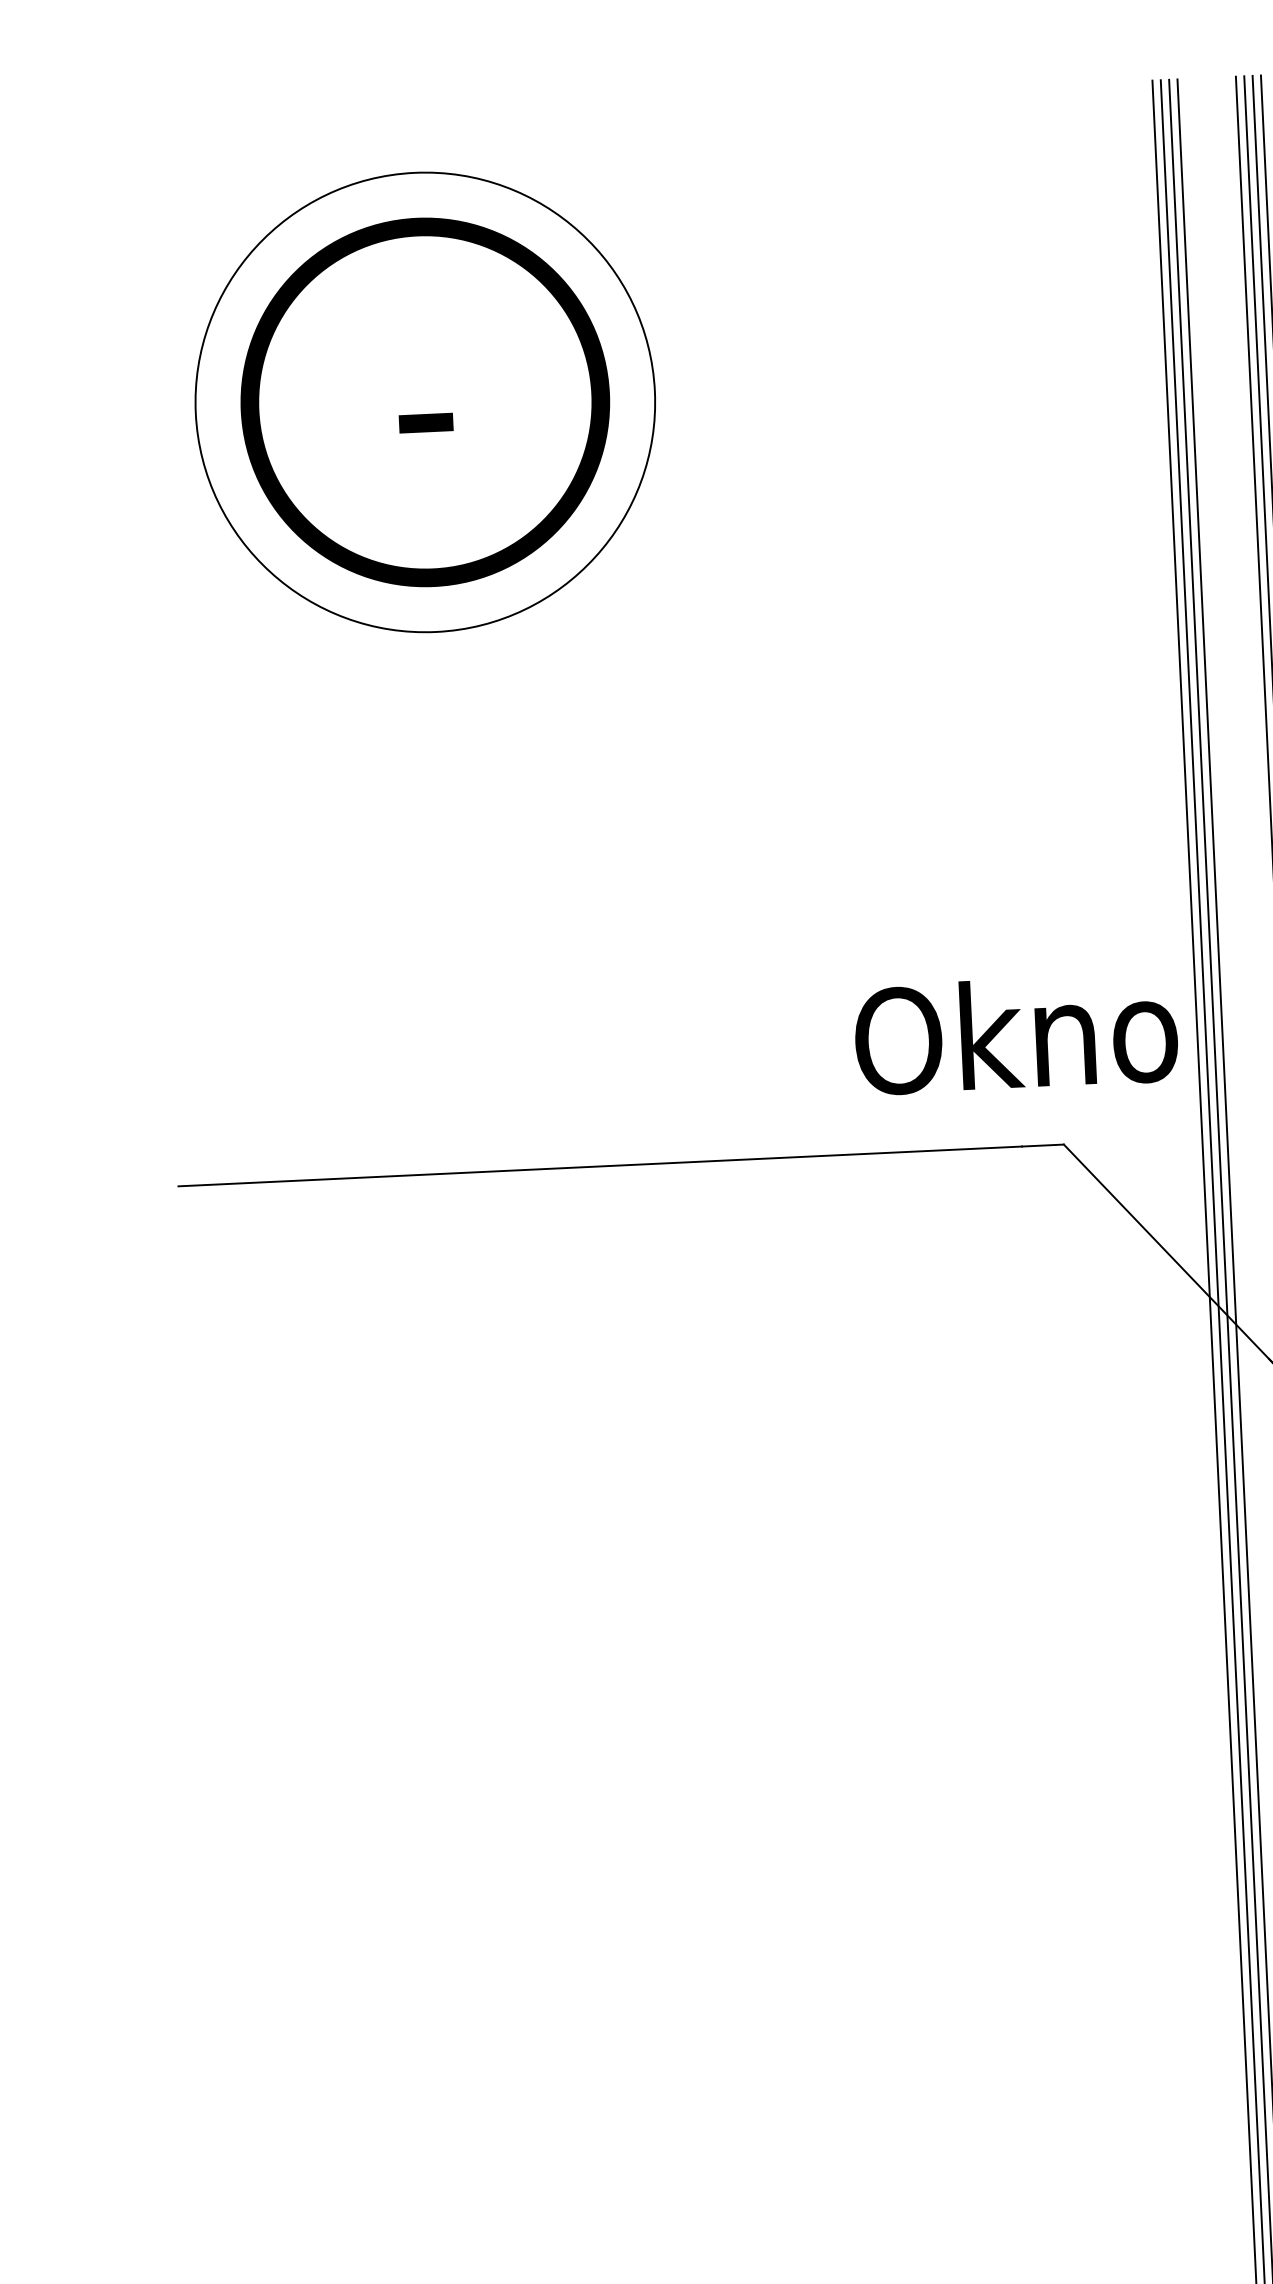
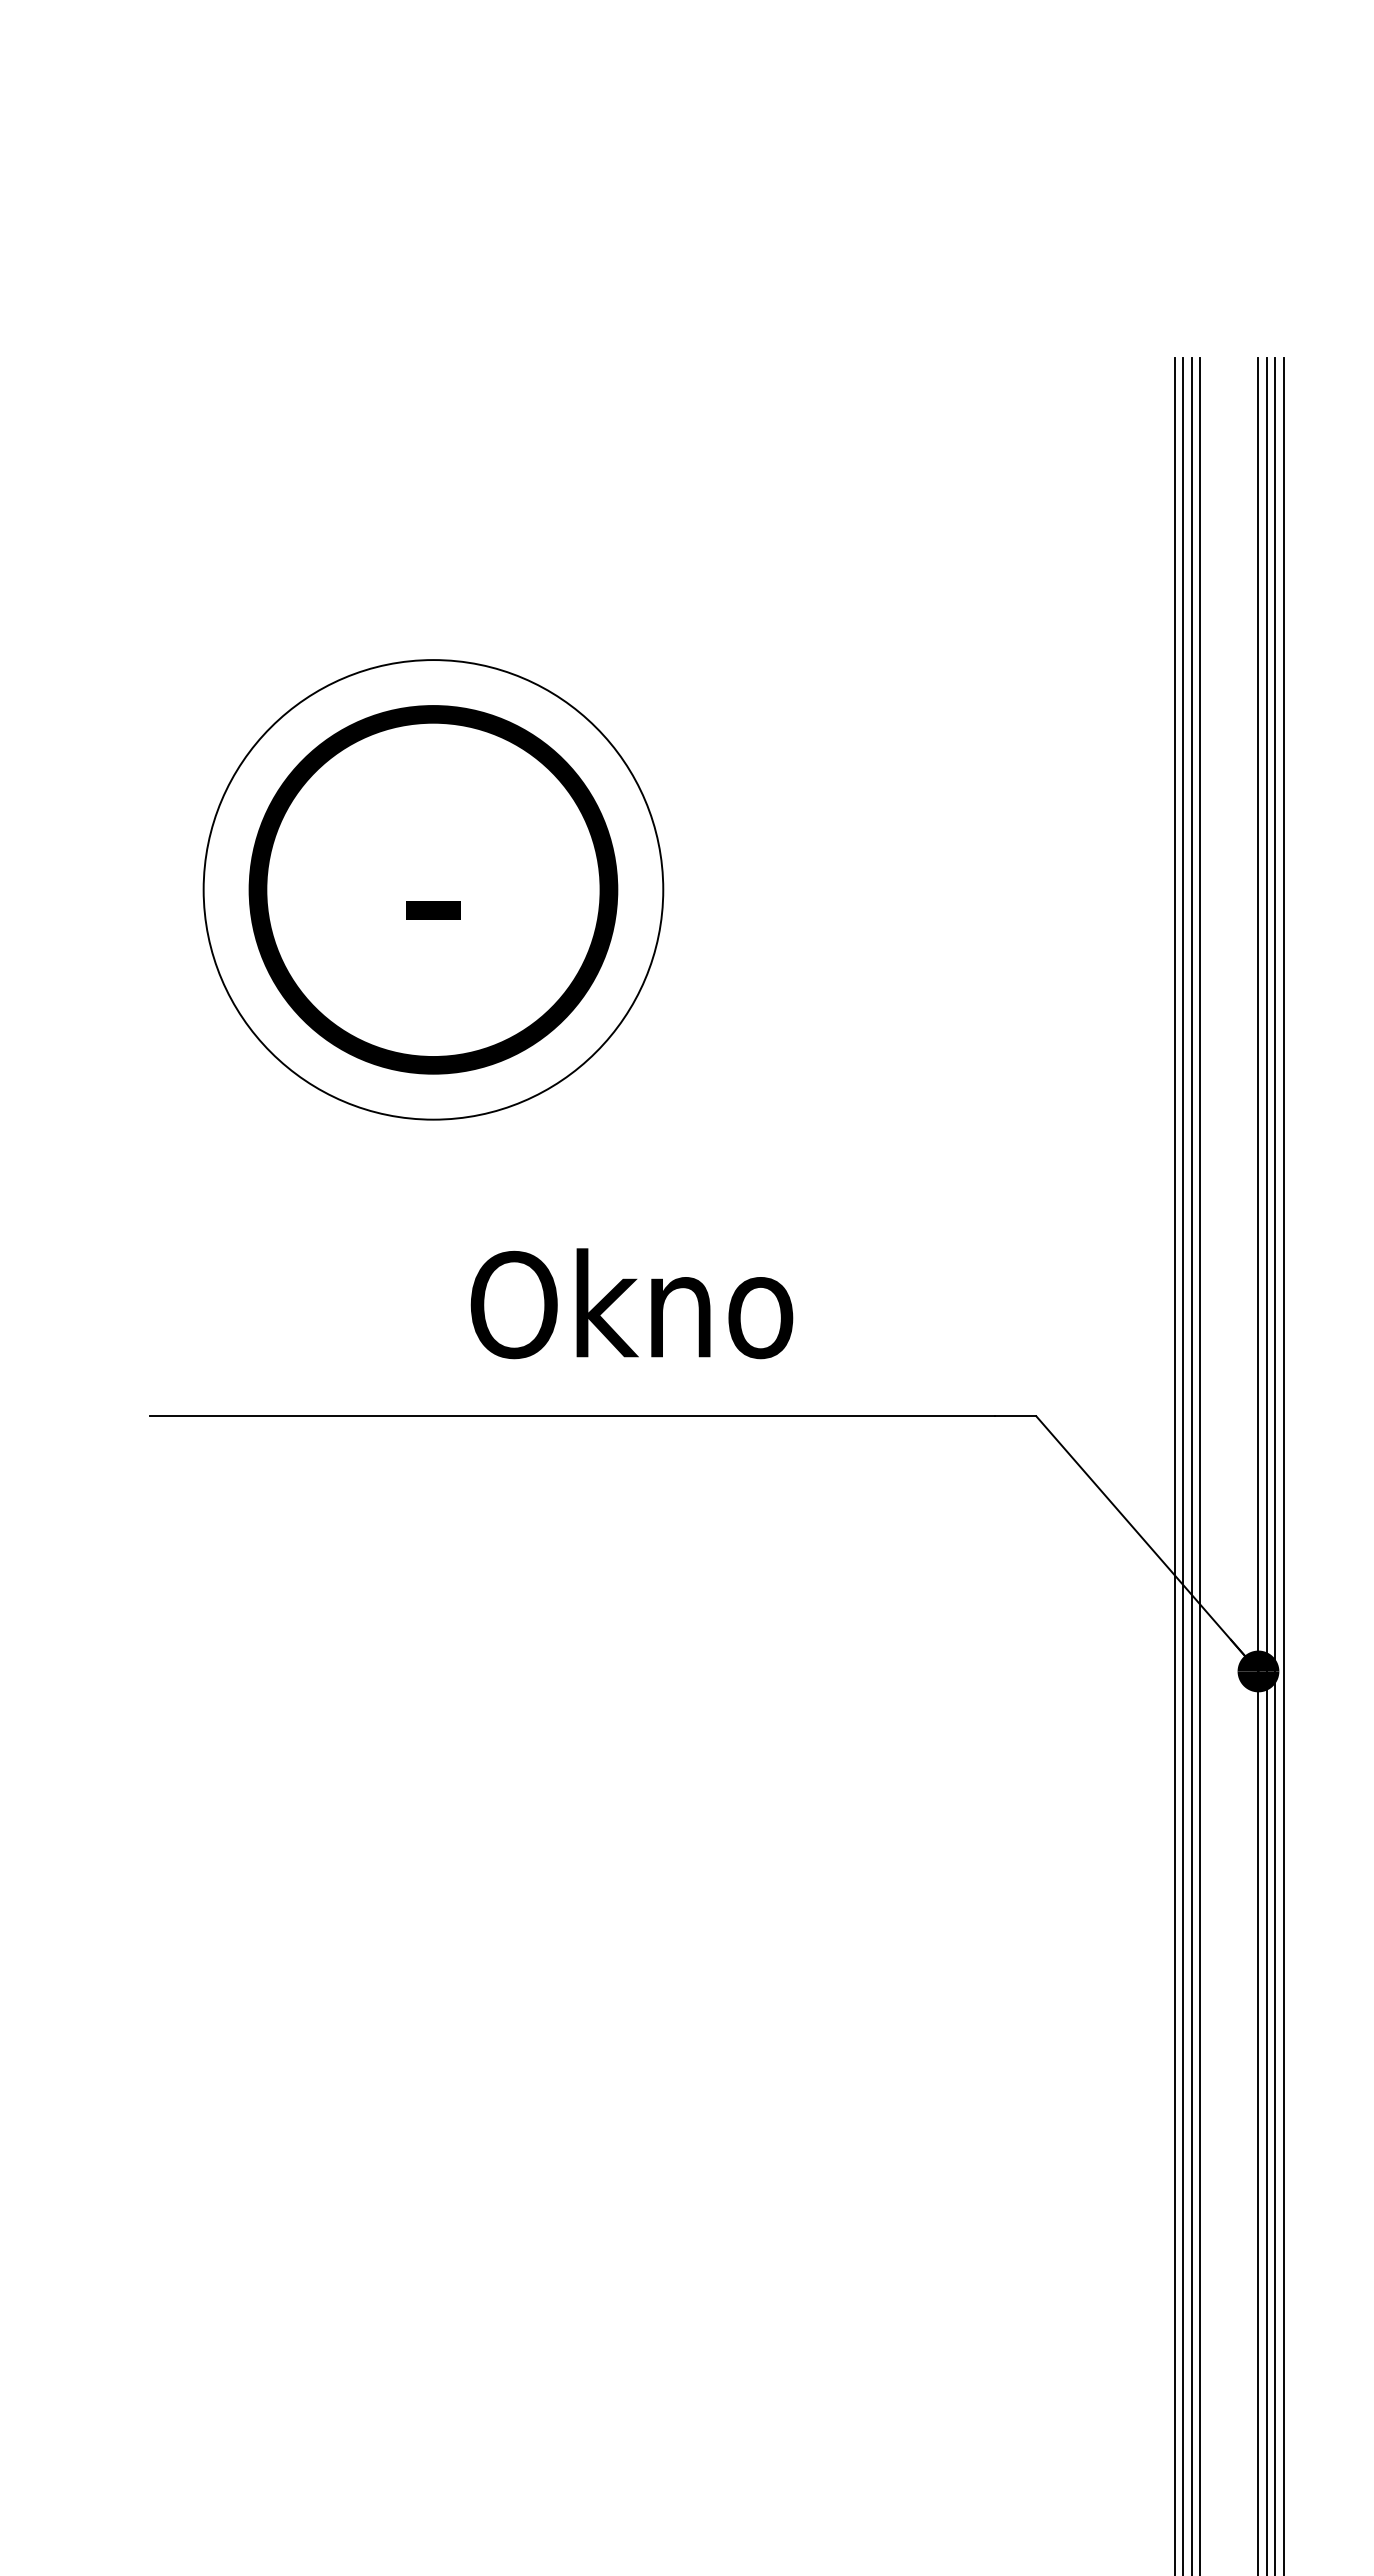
part: (425, 402) -> (433, 889), moved
text: (1015, 1033) -> (631, 1303), moved

